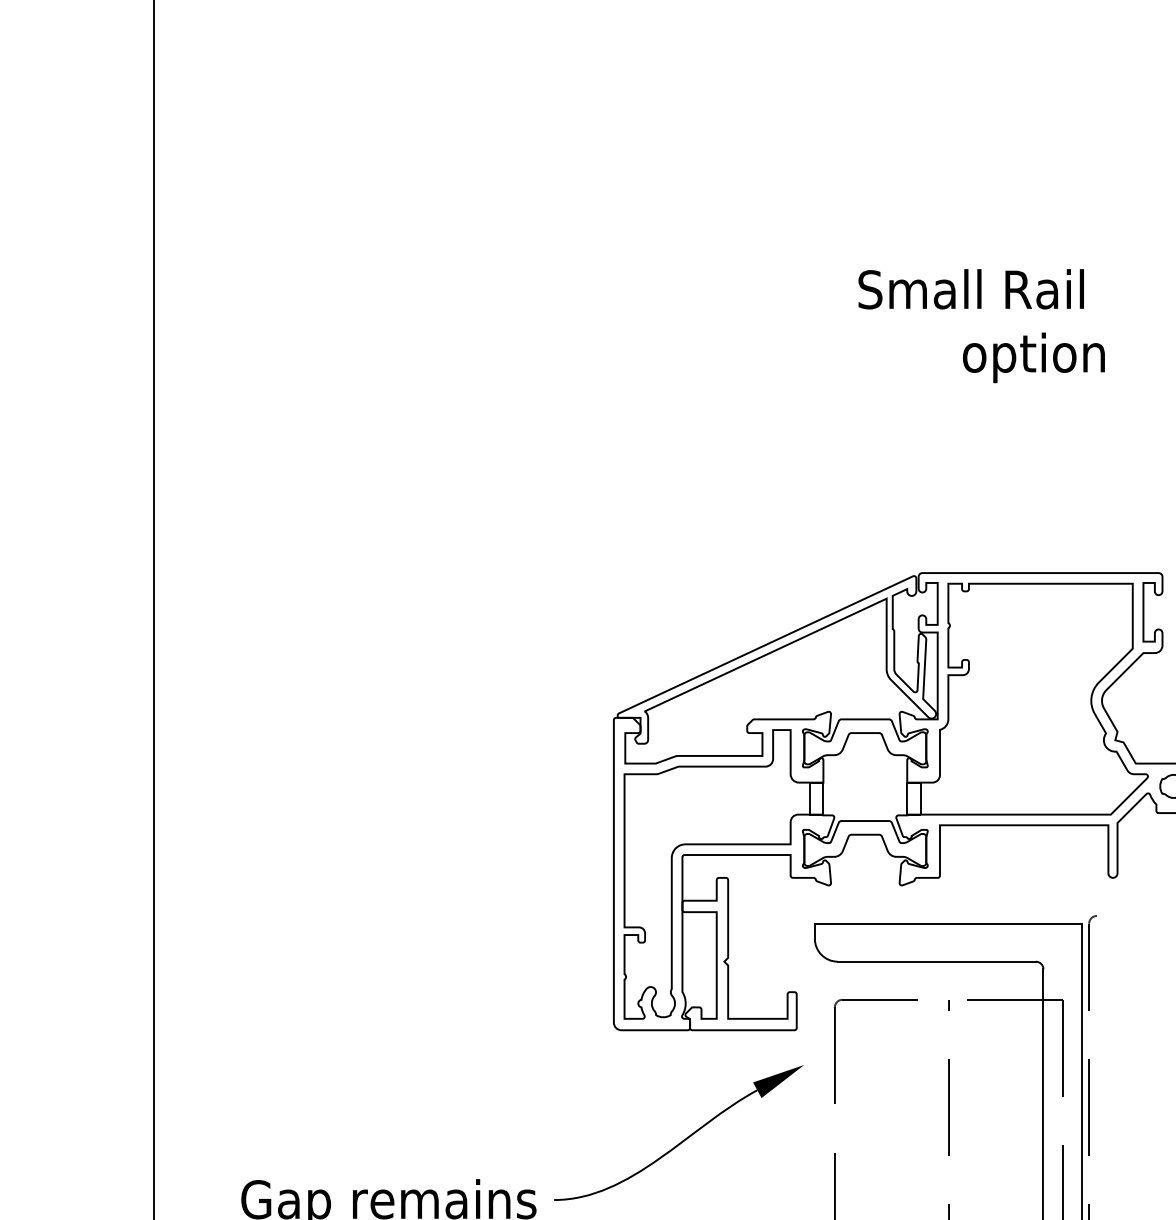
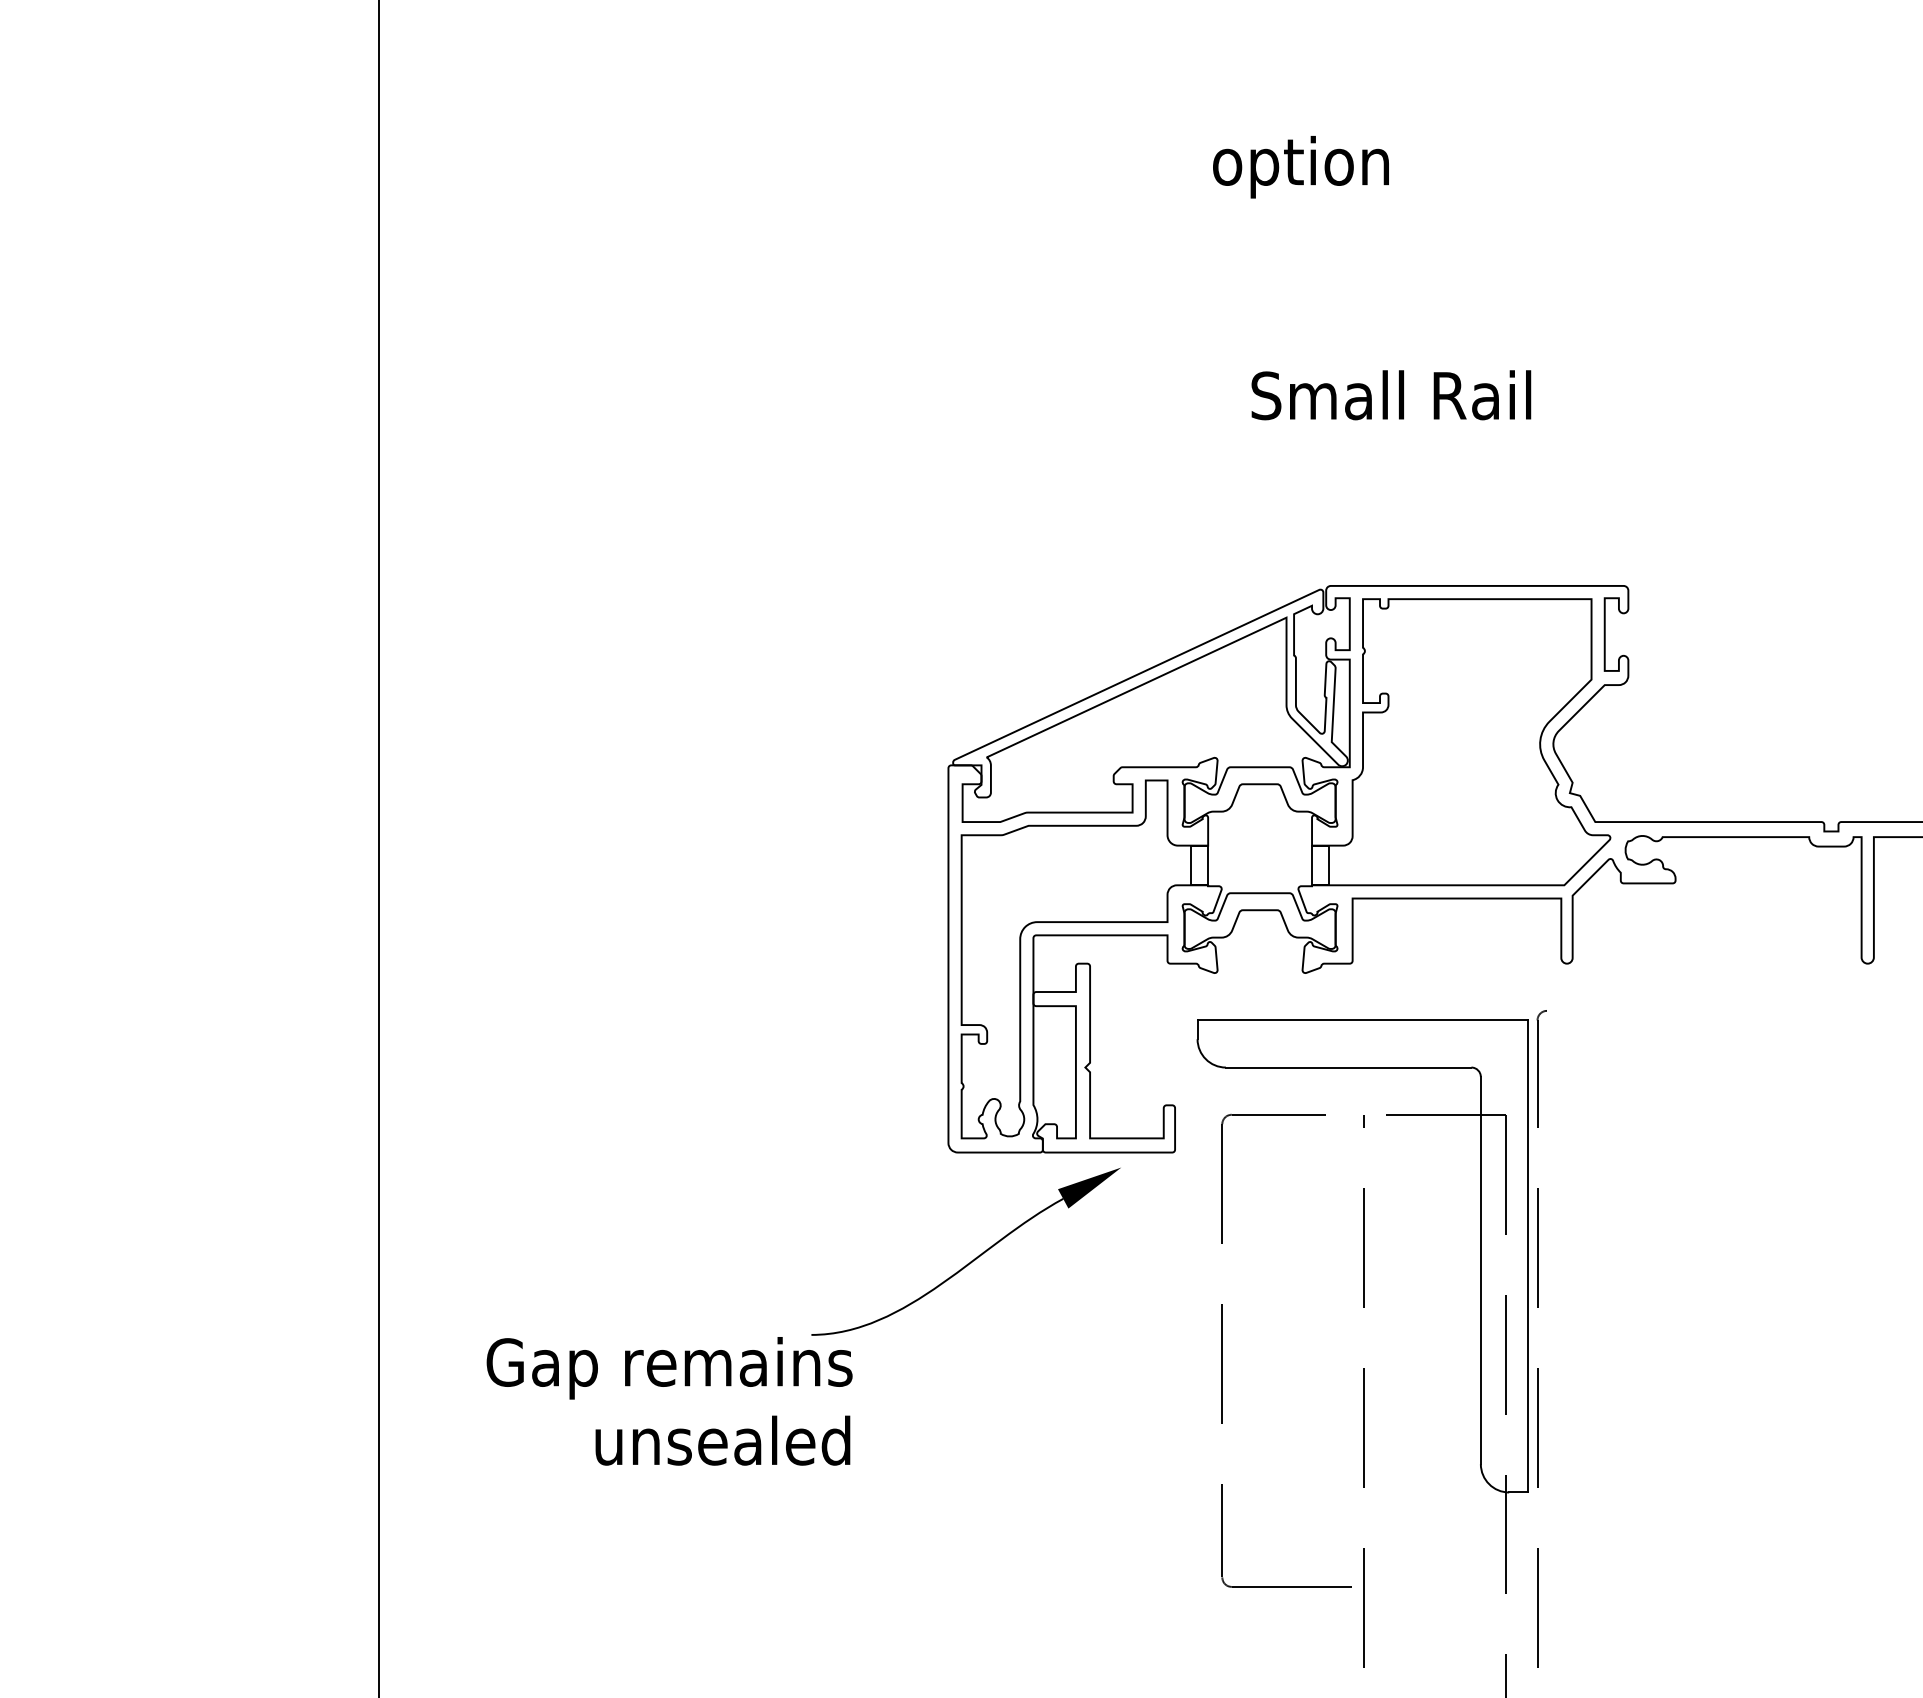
text: (971, 289) -> (1391, 395), moved
text: (1033, 358) -> (1300, 167), moved
part: (683, 1139) -> (971, 1260), moved

